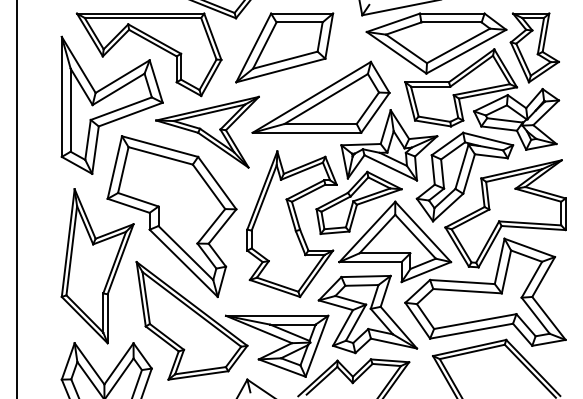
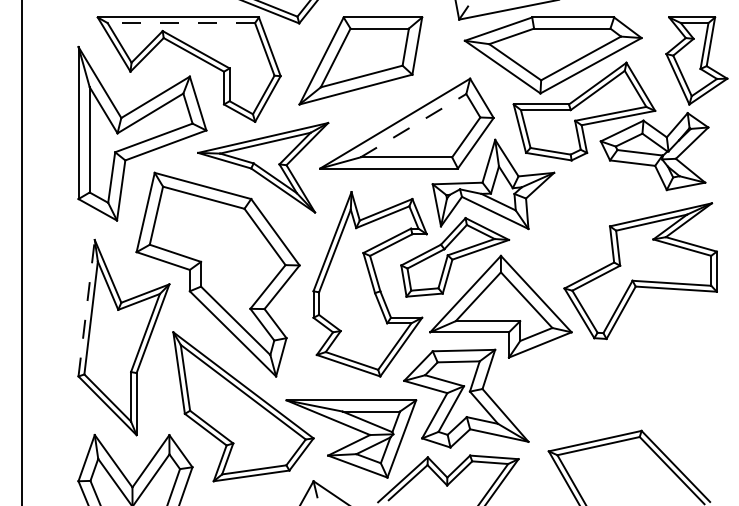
line: (143, 18) -> (181, 23), solid -> dashed
part: (534, 47) -> (696, 60), moved
line: (326, 98) -> (413, 125), solid -> dashed
part: (465, 177) -> (589, 224), removed
line: (68, 243) -> (86, 308), solid -> dashed
part: (484, 292) -> (614, 370), removed

